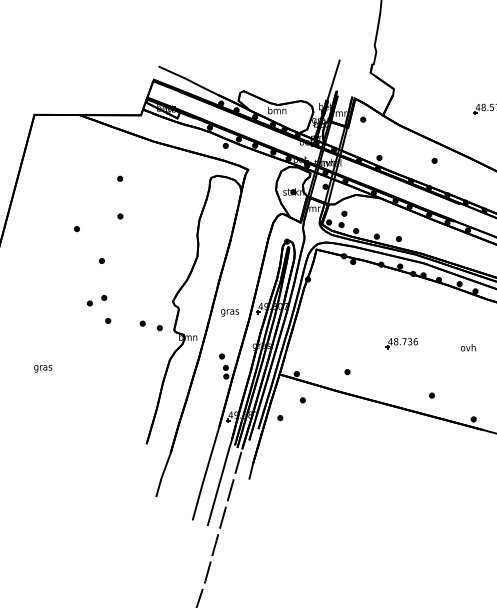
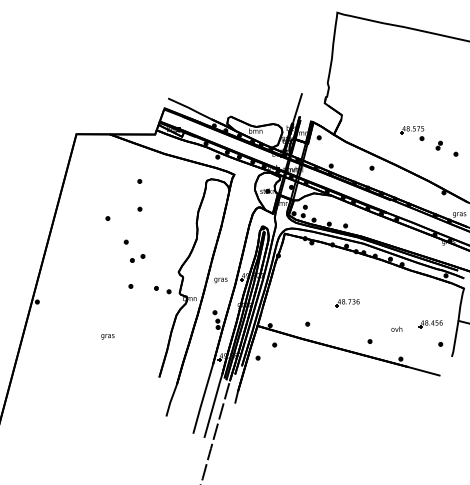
part: (96, 300) -> (137, 258), moved
text: (467, 346) -> (396, 328), moved
text: (42, 368) -> (107, 336), moved

